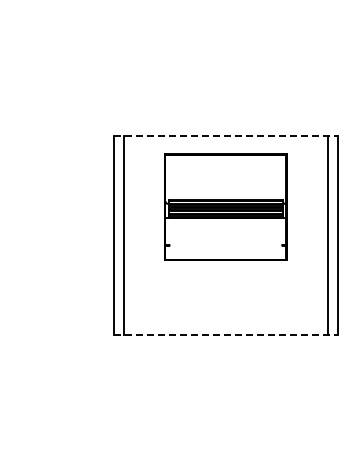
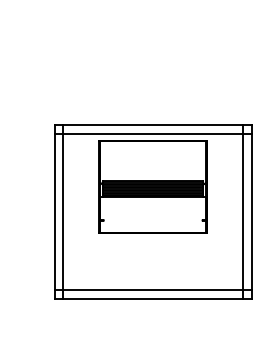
line: (226, 136) -> (153, 125), dashed -> solid
line: (225, 146) -> (152, 133), added
line: (225, 324) -> (152, 289), added
line: (226, 334) -> (153, 298), dashed -> solid

